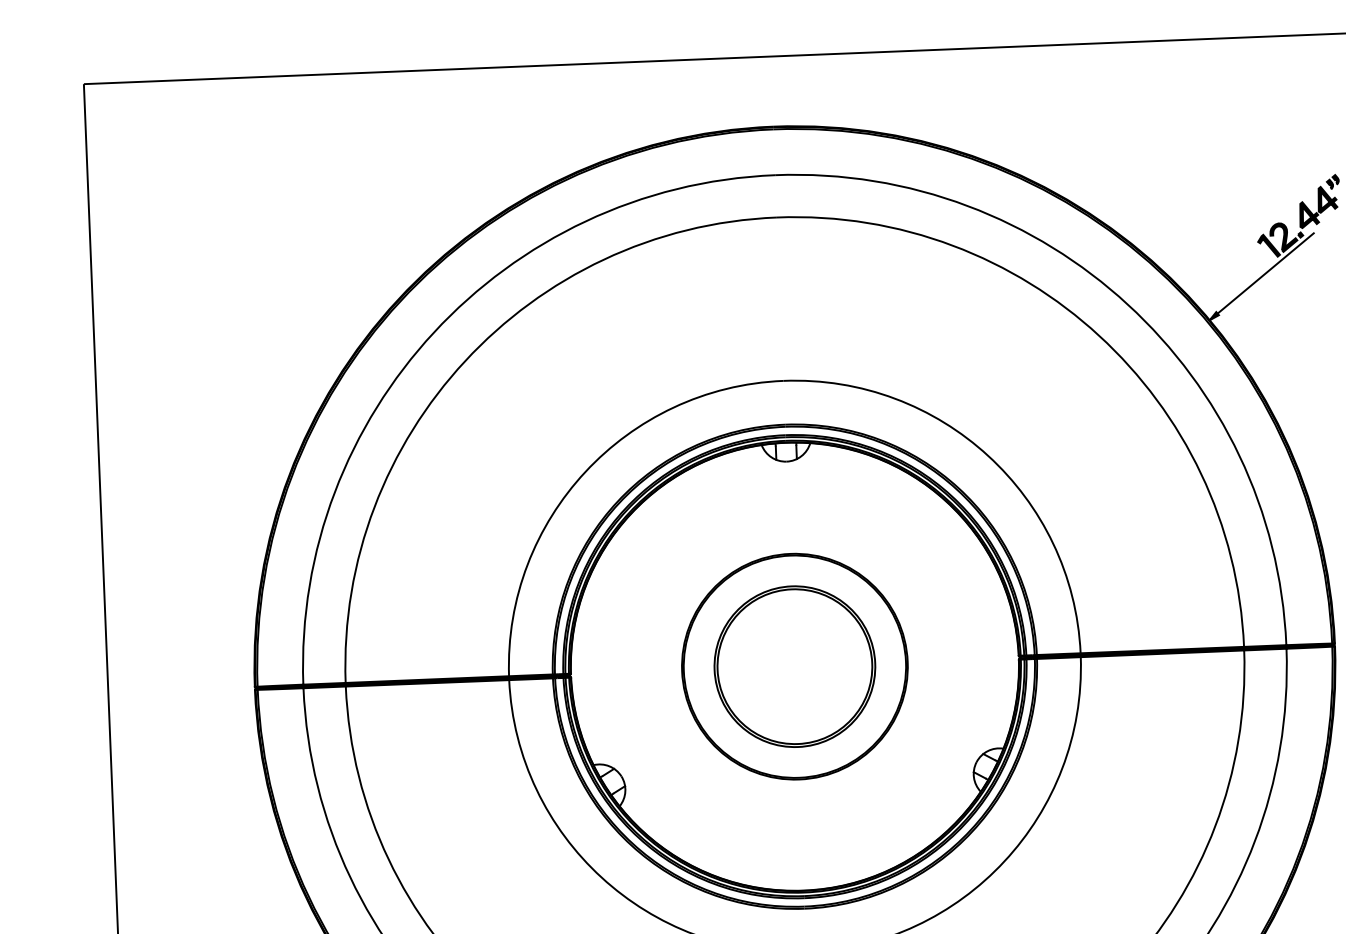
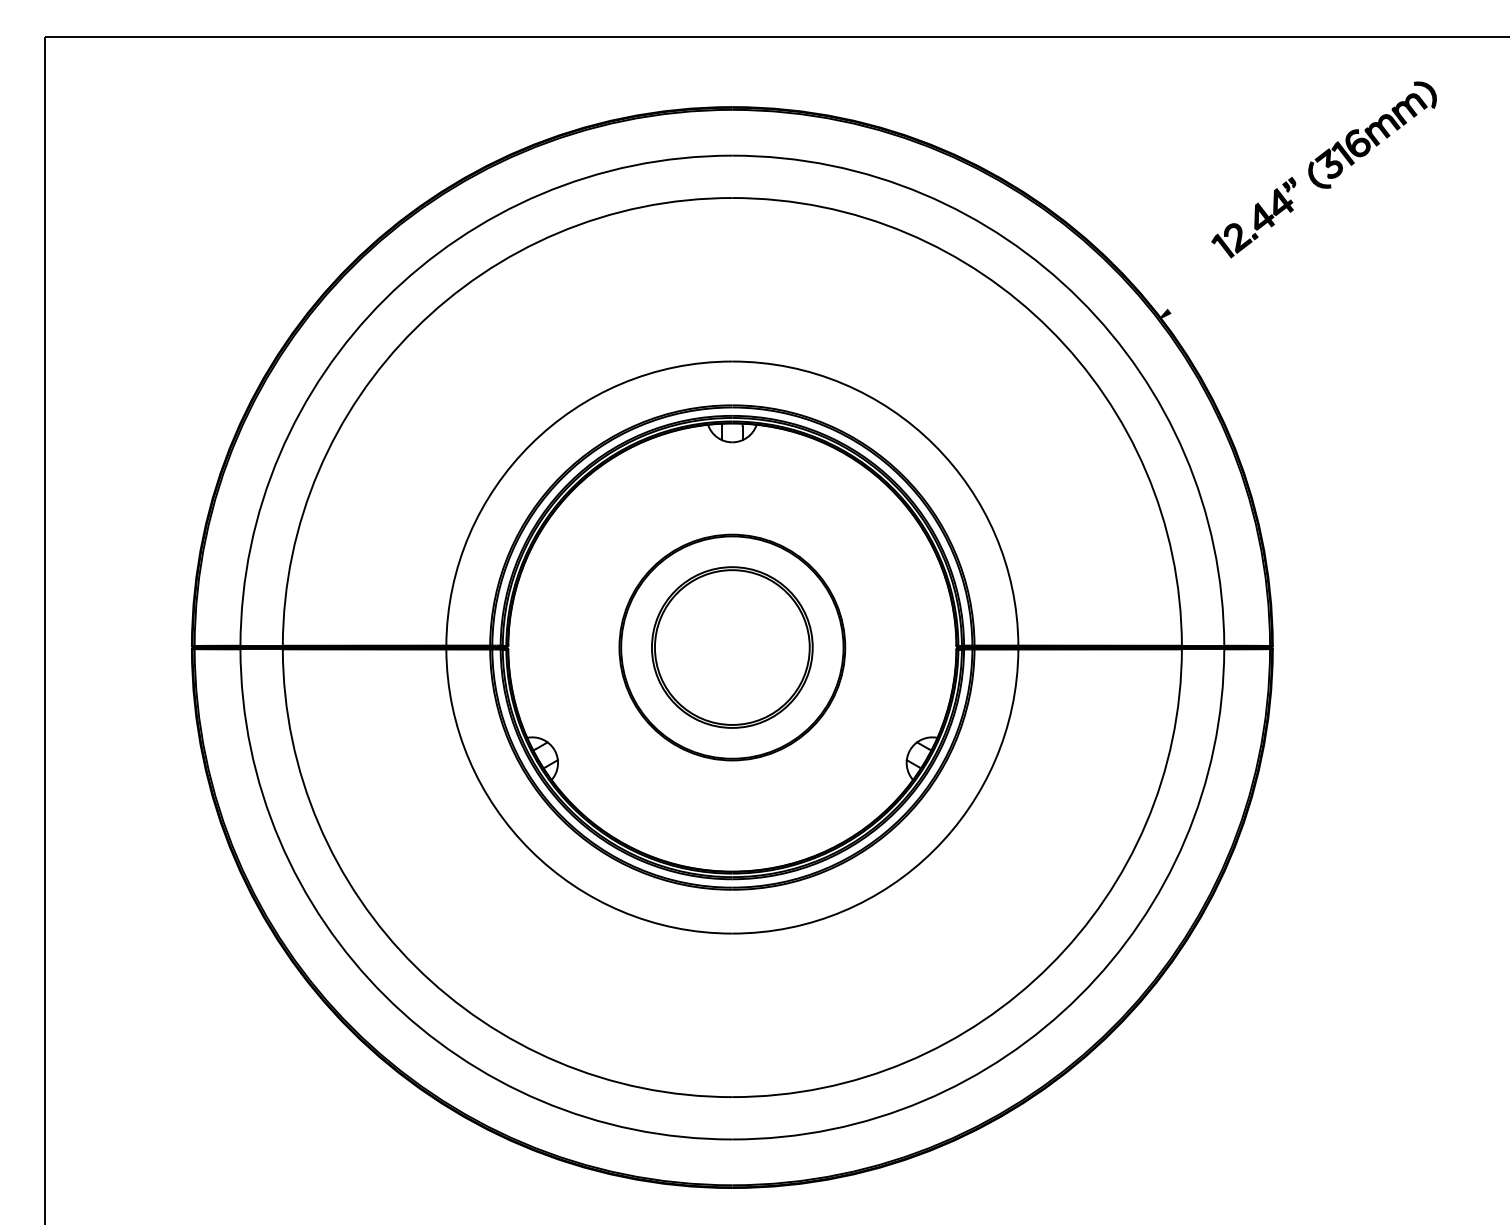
line: (1261, 276) -> (1214, 276), removed

